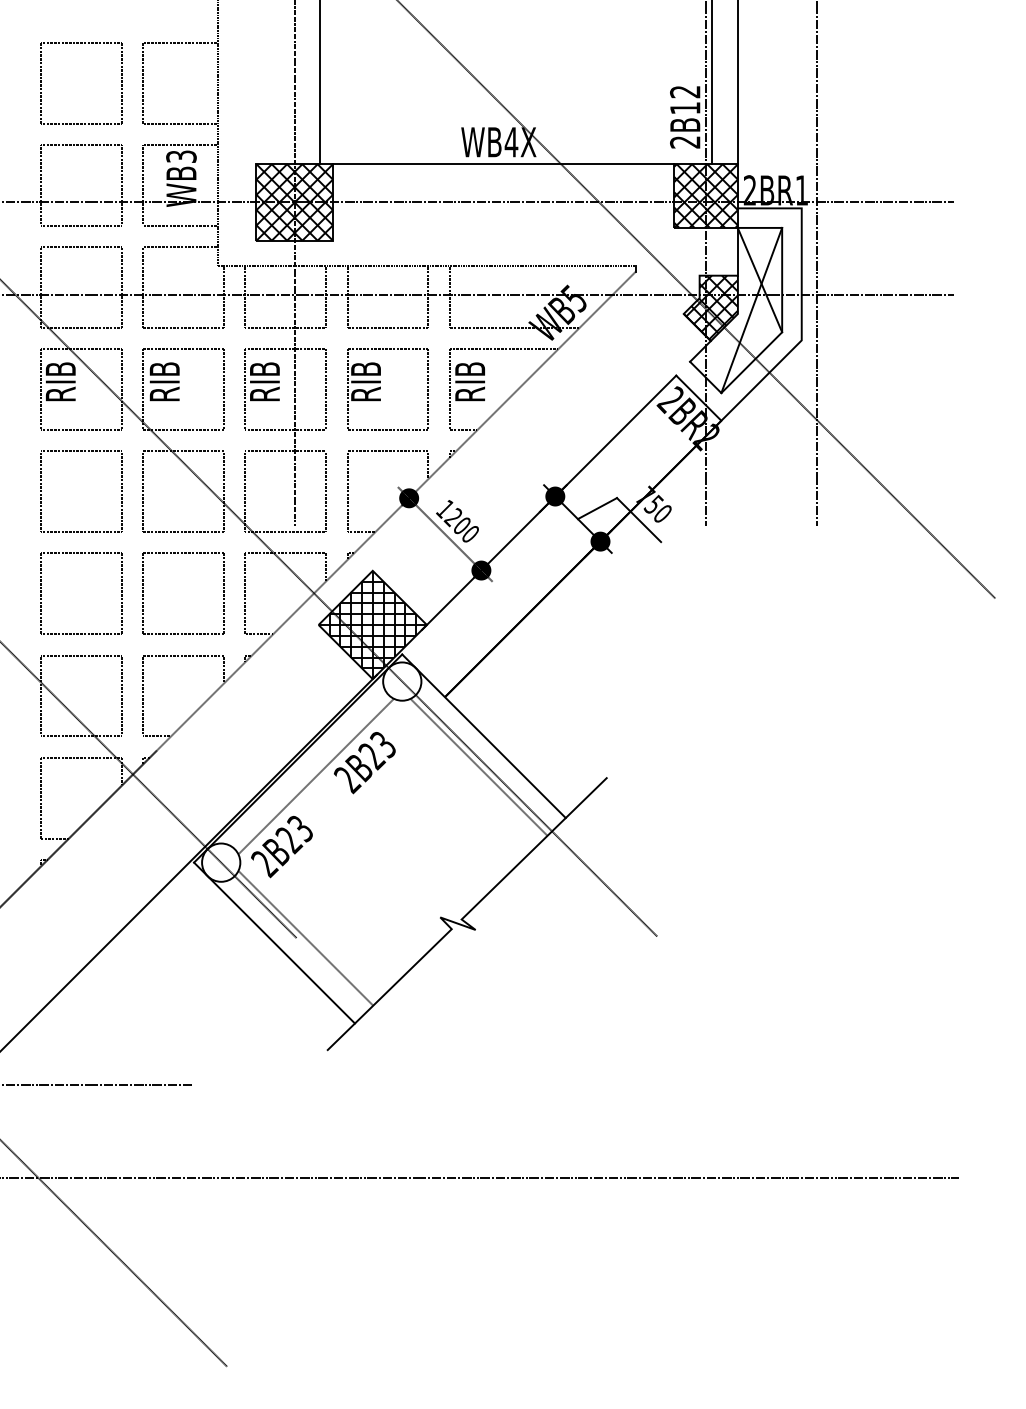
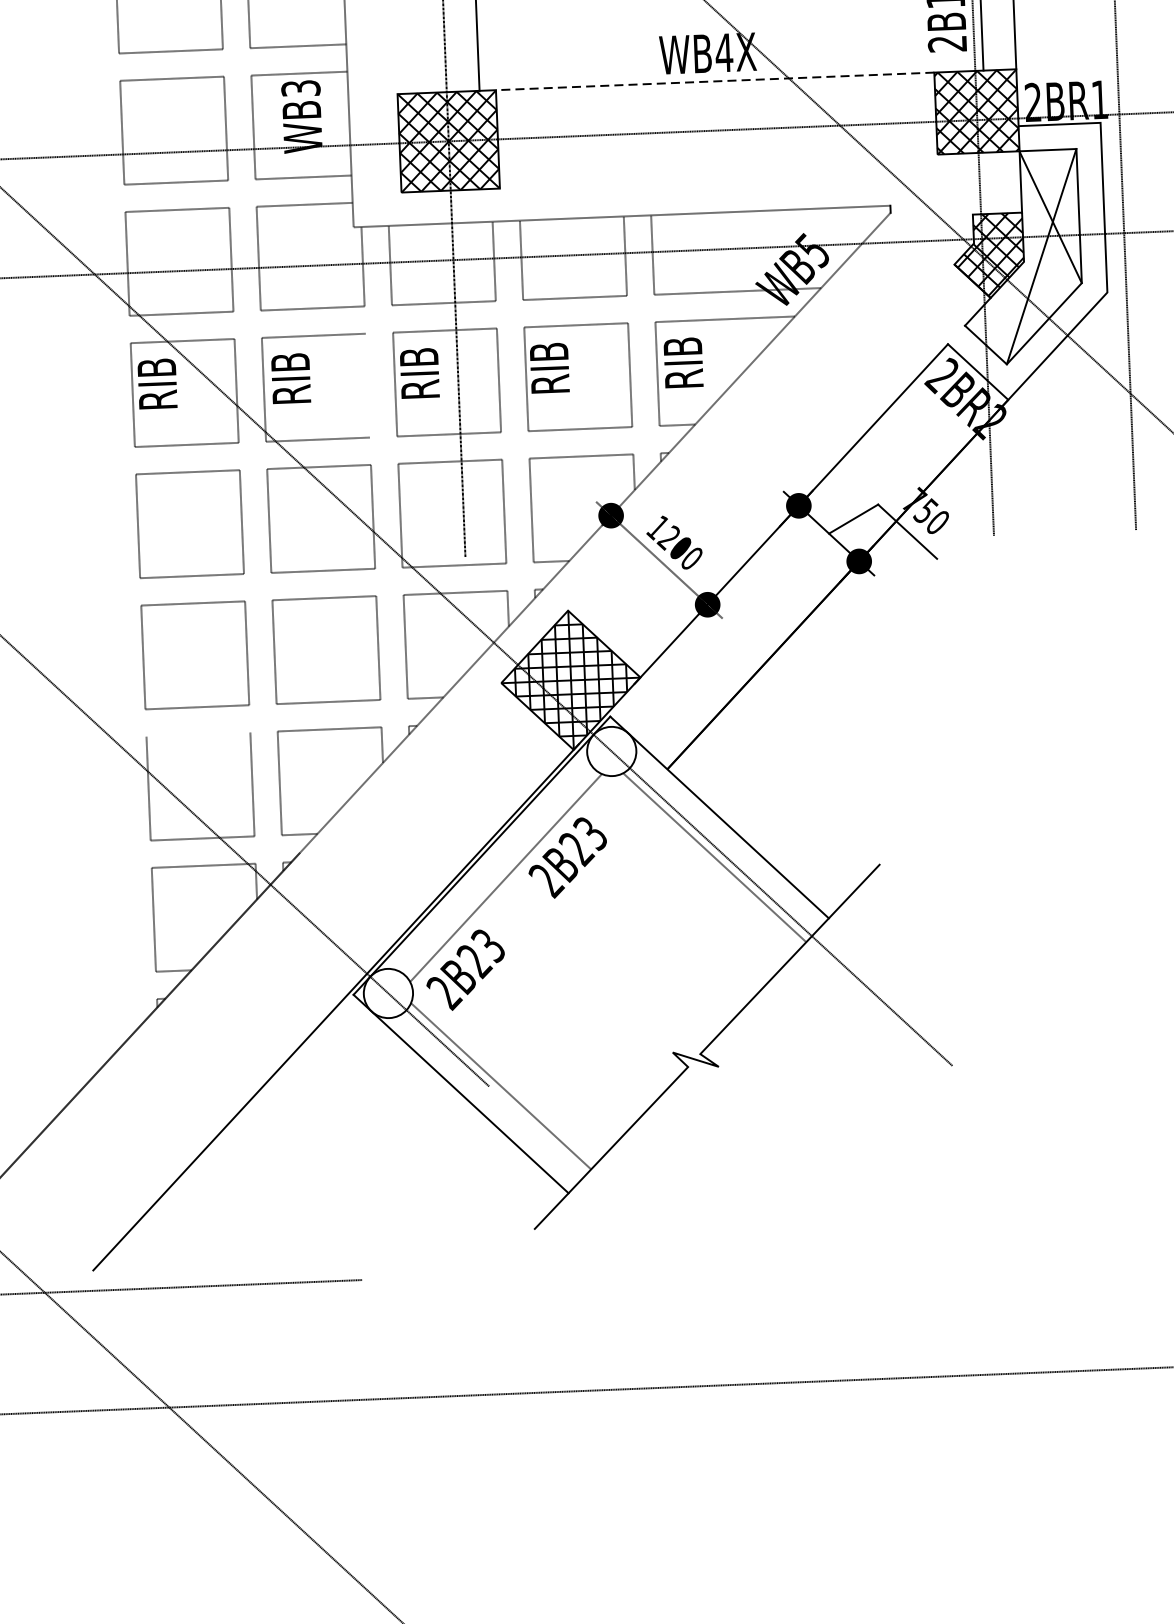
line: (503, 164) -> (715, 81), solid -> dashed
line: (224, 389) -> (368, 385), removed
line: (81, 655) -> (198, 734), removed

